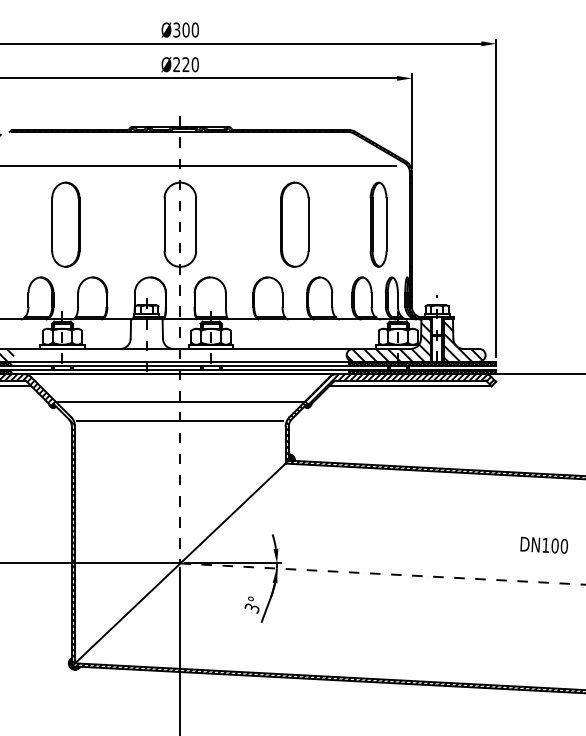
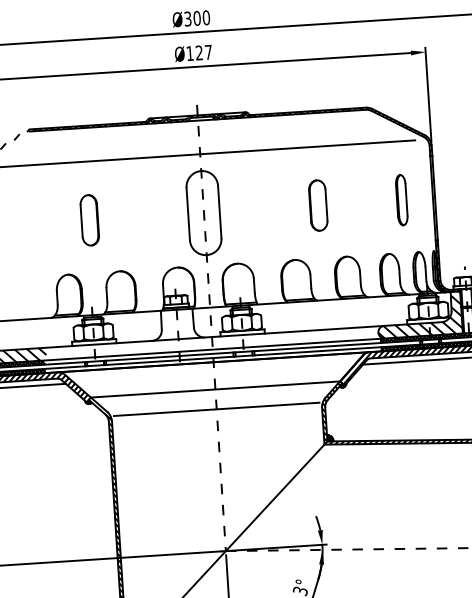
text: (185, 64) -> (198, 52), Ø220 -> Ø127
part: (65, 224) -> (89, 220), size x0.6
part: (294, 224) -> (317, 205), size x0.6
part: (378, 224) -> (401, 200), size x0.6

